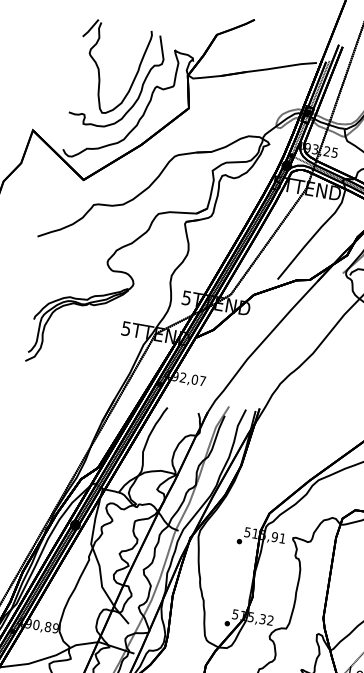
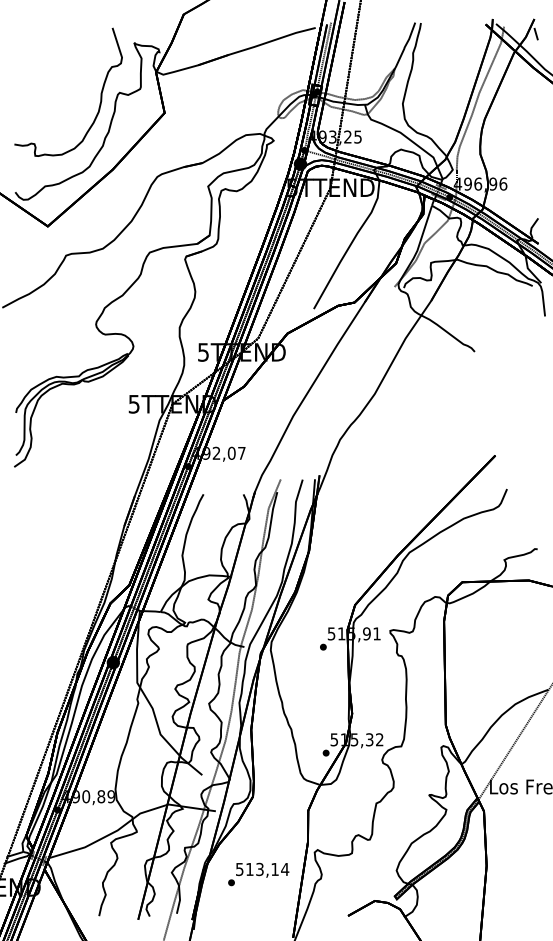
part: (99, 69) -> (43, 83), removed

